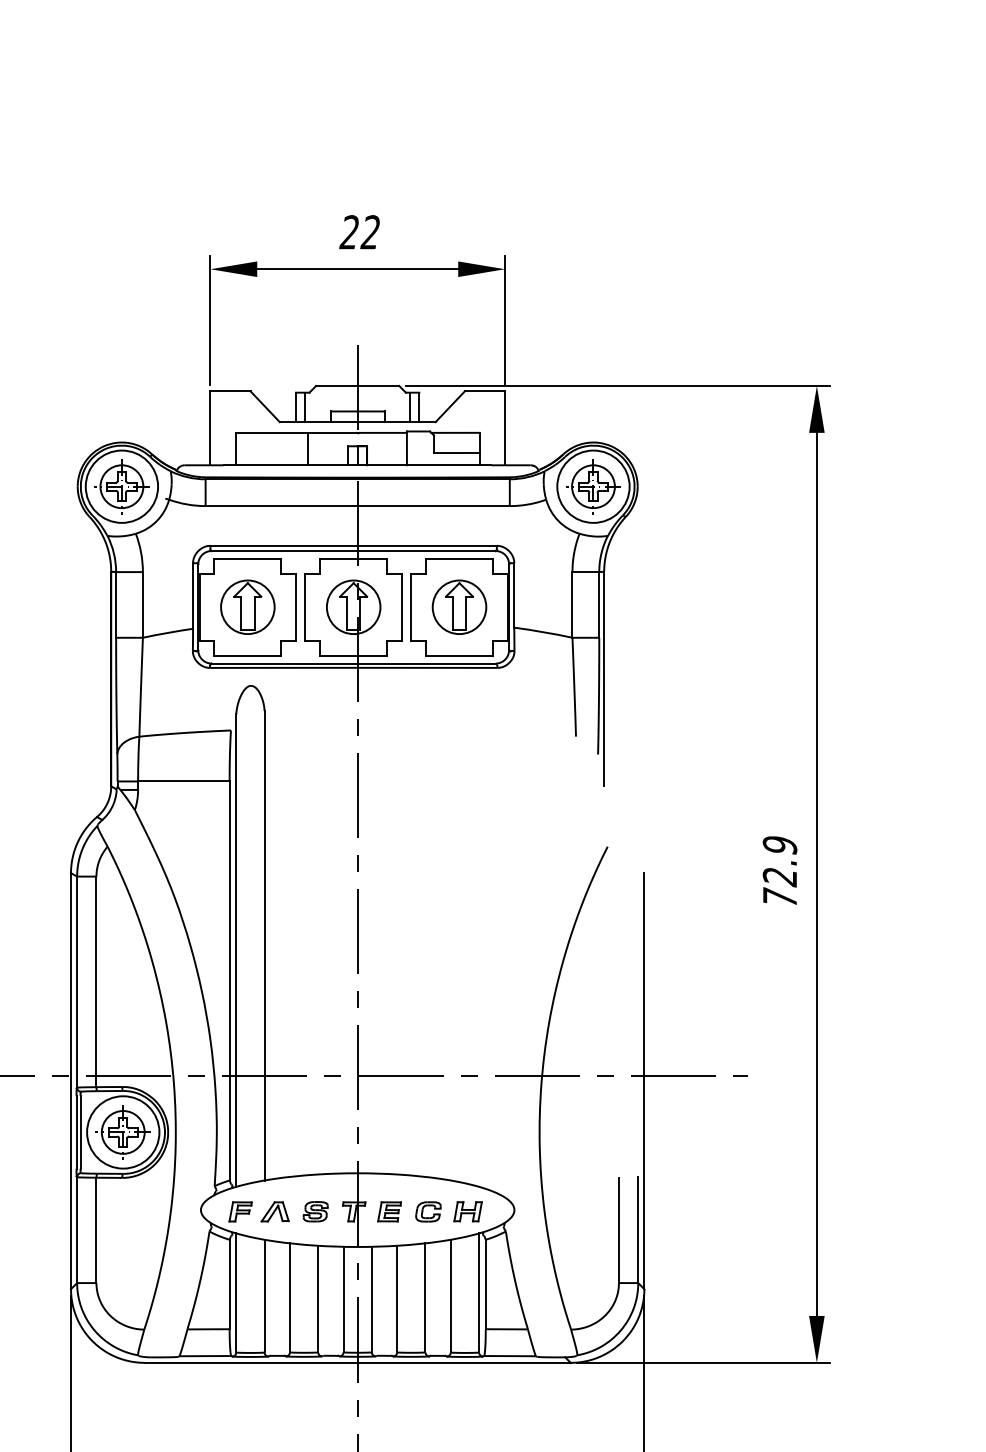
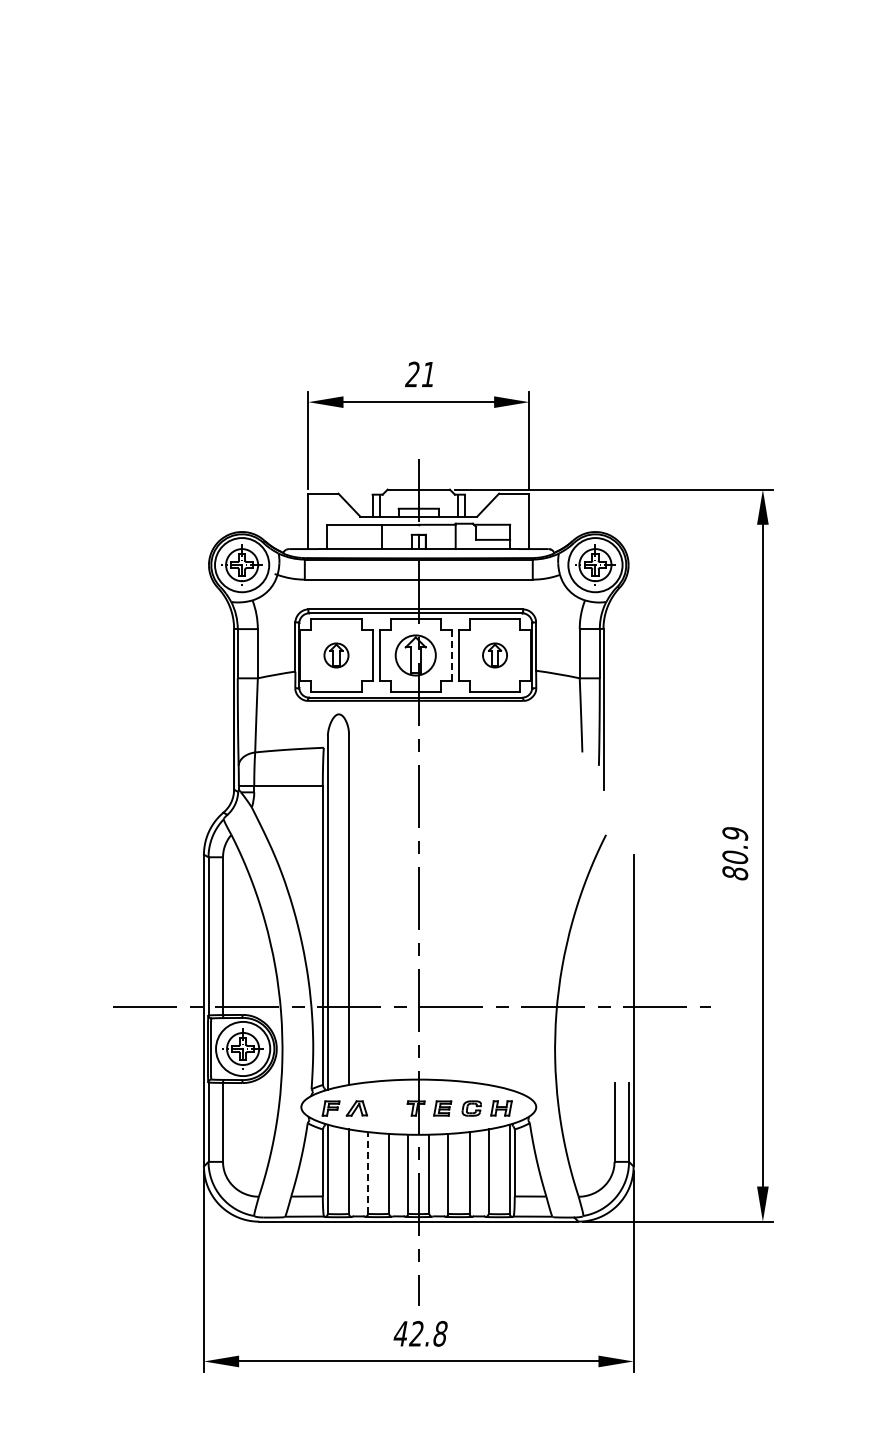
text: (369, 232) -> (427, 374), 22 -> 21
part: (247, 607) -> (336, 655), size x0.6
line: (401, 607) -> (451, 655), solid -> dashed
part: (458, 607) -> (494, 655), size x0.6
text: (780, 887) -> (735, 865), 72.9 -> 80.9
part: (315, 1211) -> (387, 1108), removed
line: (290, 1297) -> (368, 1172), solid -> dashed

